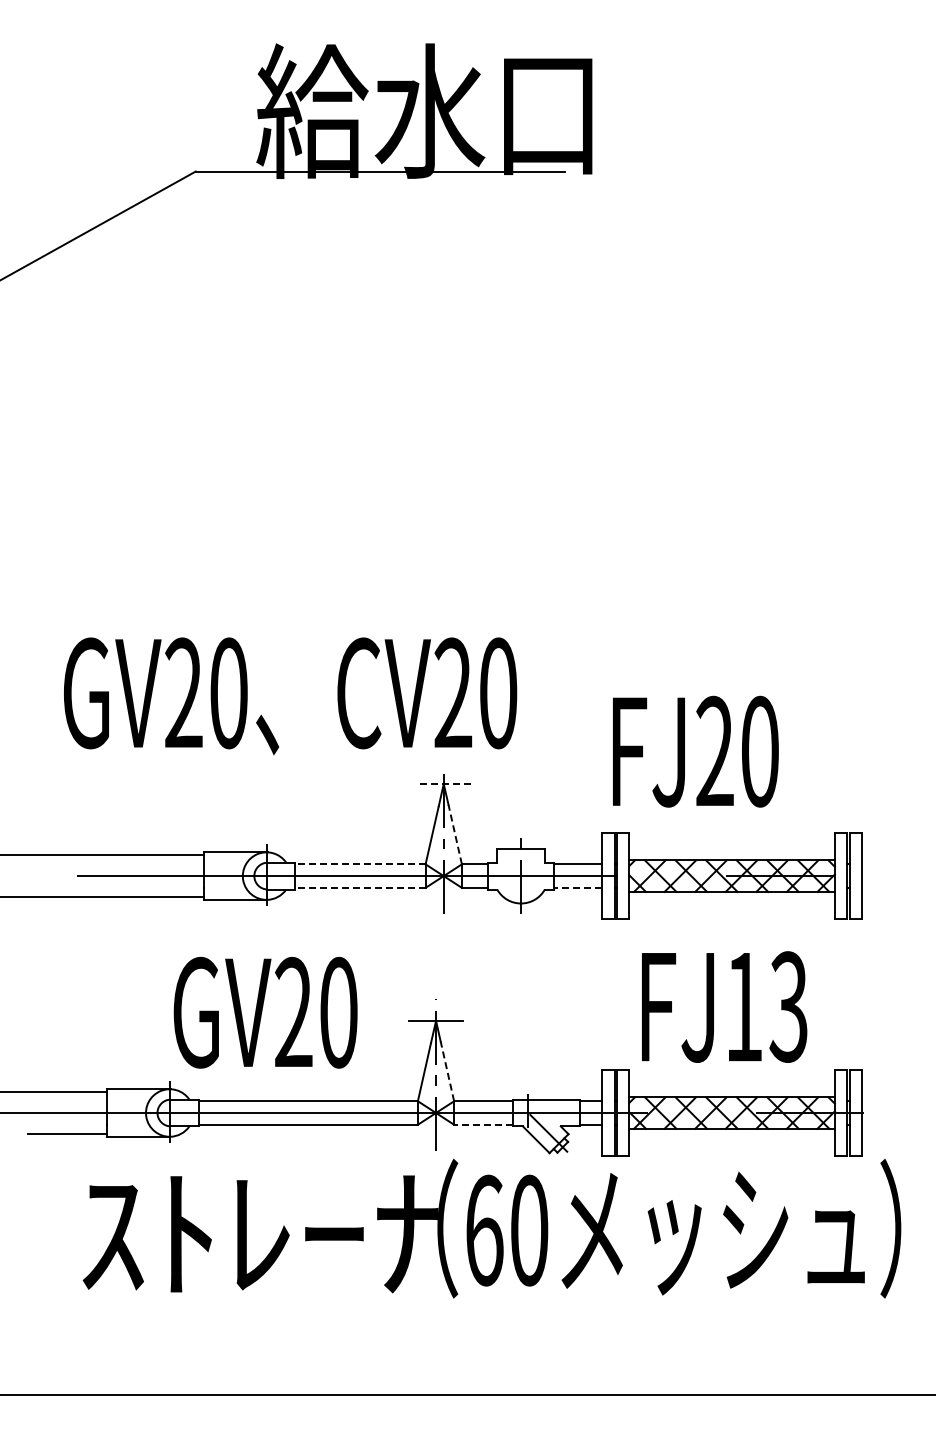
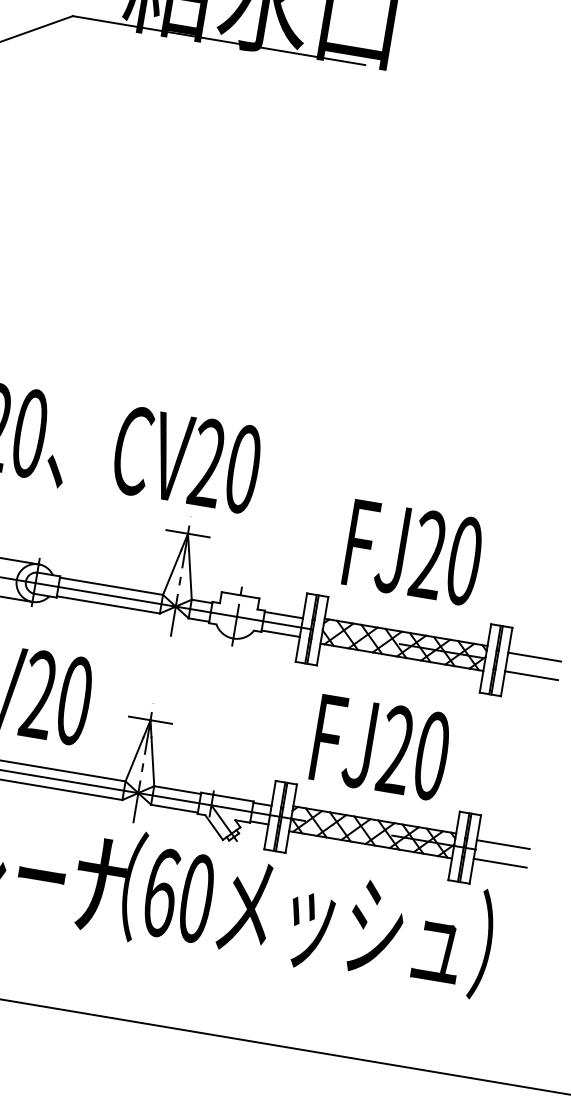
text: (695, 751) -> (413, 552), moved
line: (443, 784) -> (187, 534), dashed -> solid
line: (455, 834) -> (190, 575), dashed -> solid
line: (360, 864) -> (111, 586), dashed -> solid
line: (894, 864) -> (534, 657), added
line: (360, 887) -> (108, 604), dashed -> solid
line: (577, 887) -> (280, 633), dashed -> solid
line: (894, 887) -> (531, 675), added
text: (766, 1006) -> (414, 752), FJ13 -> FJ20
line: (447, 1071) -> (152, 761), dashed -> solid
line: (894, 1101) -> (502, 844), added
line: (483, 1124) -> (174, 808), dashed -> solid
line: (894, 1124) -> (499, 862), added

